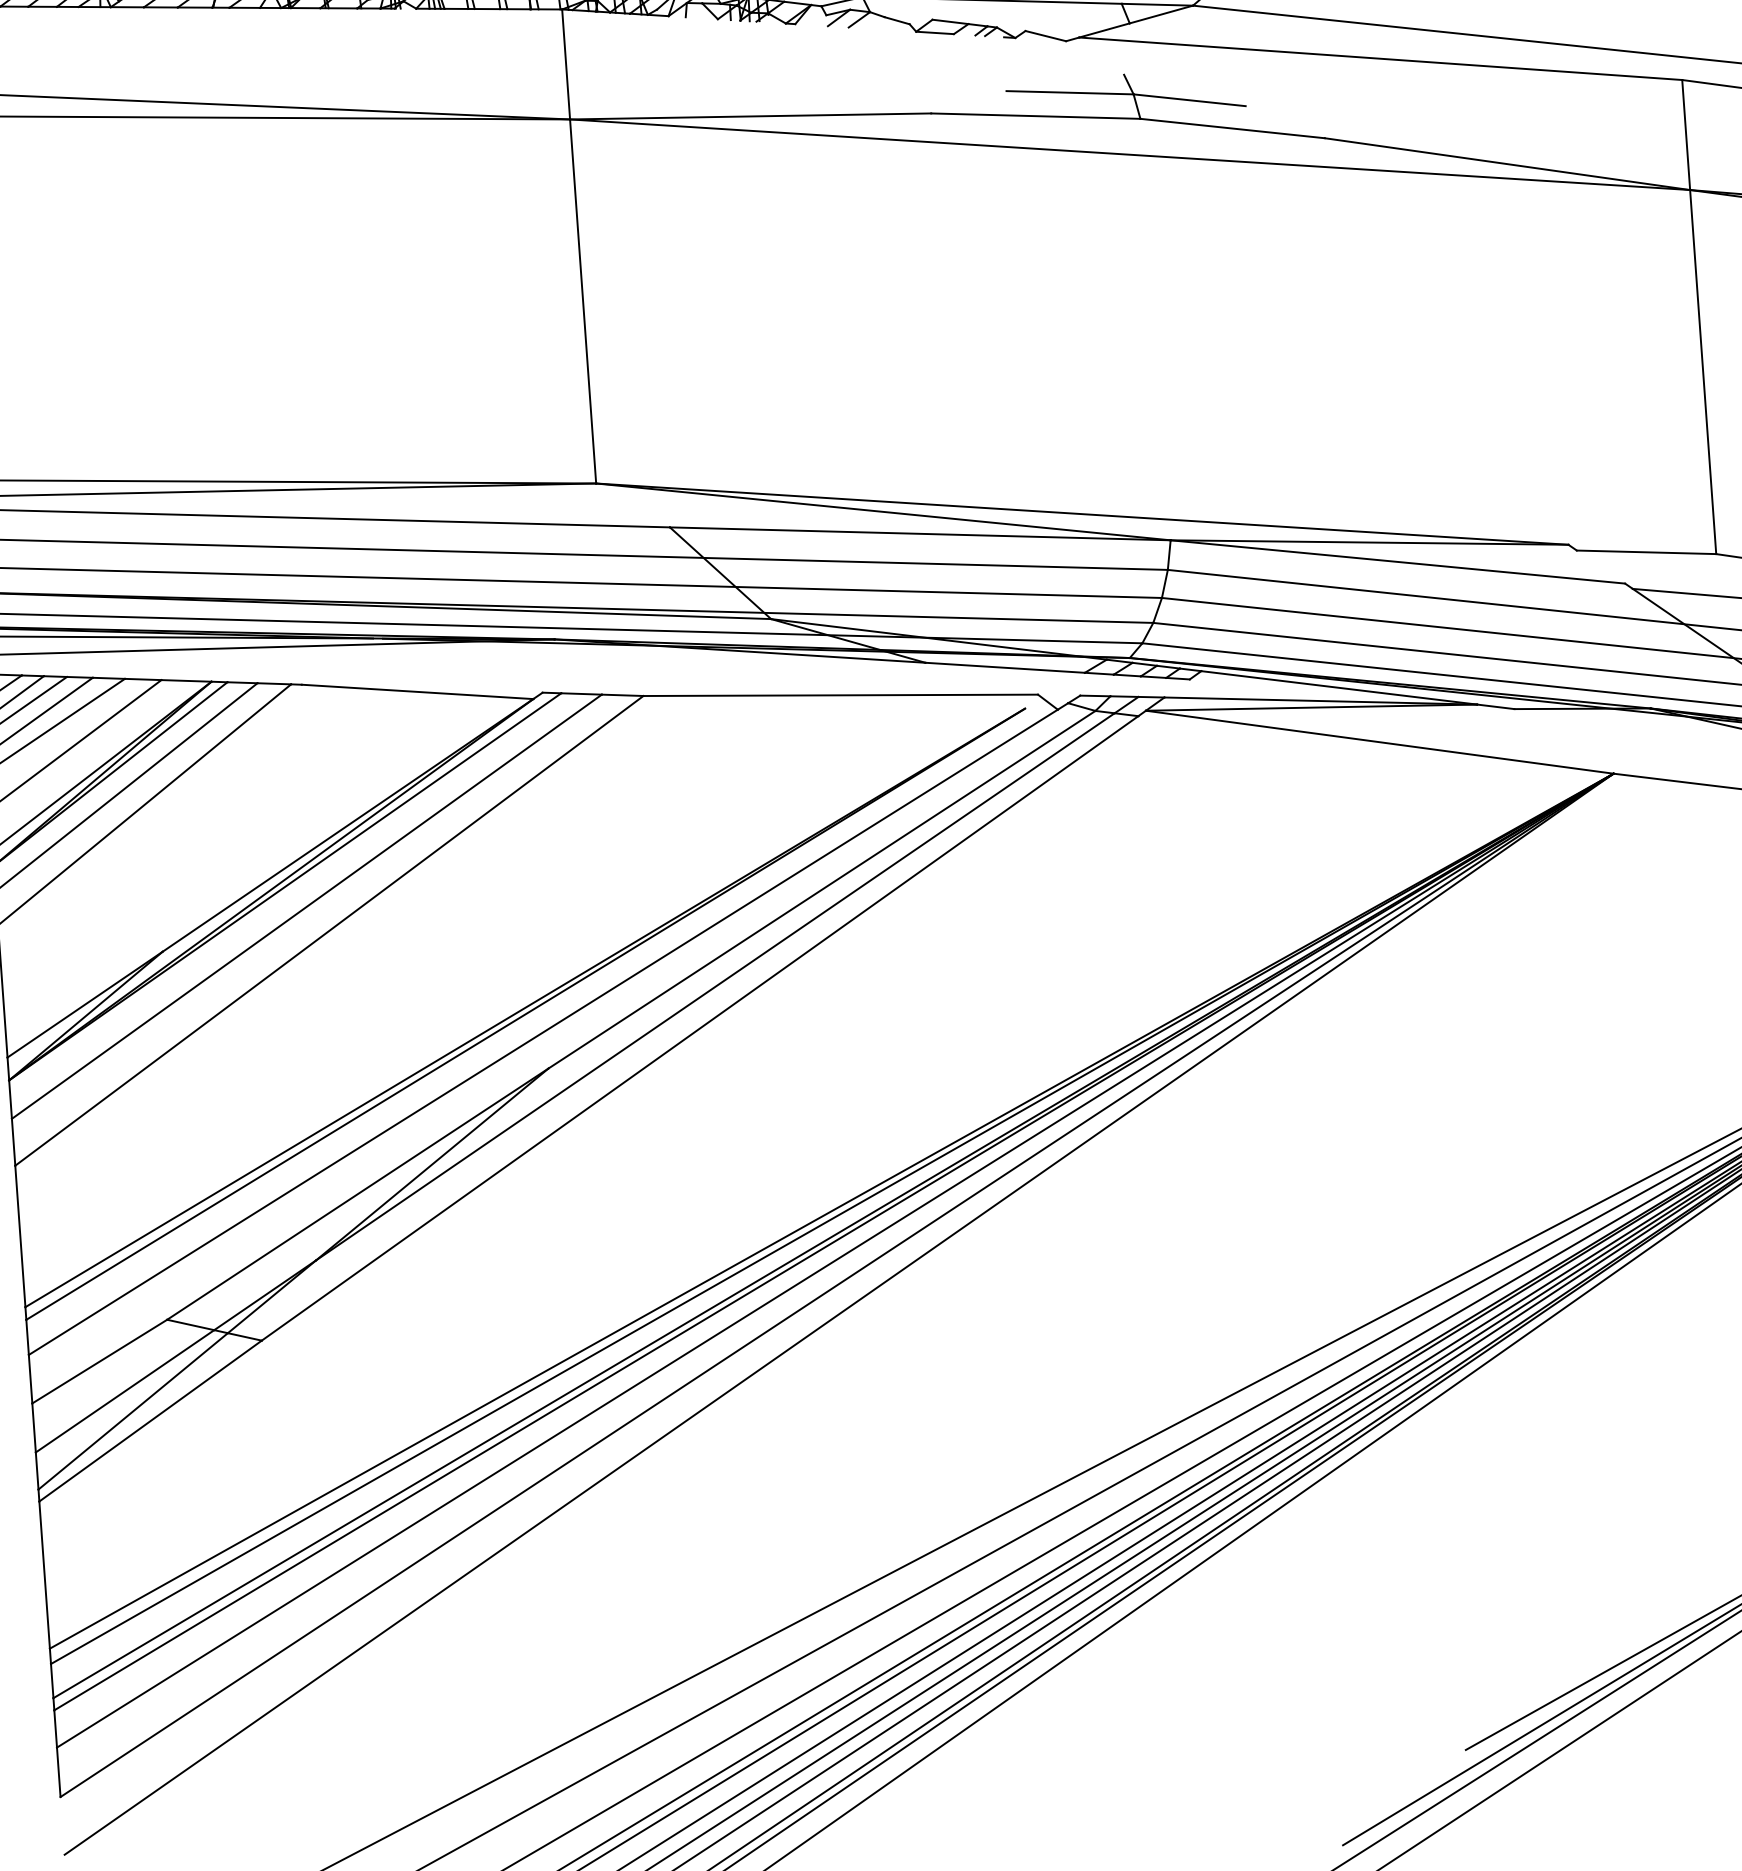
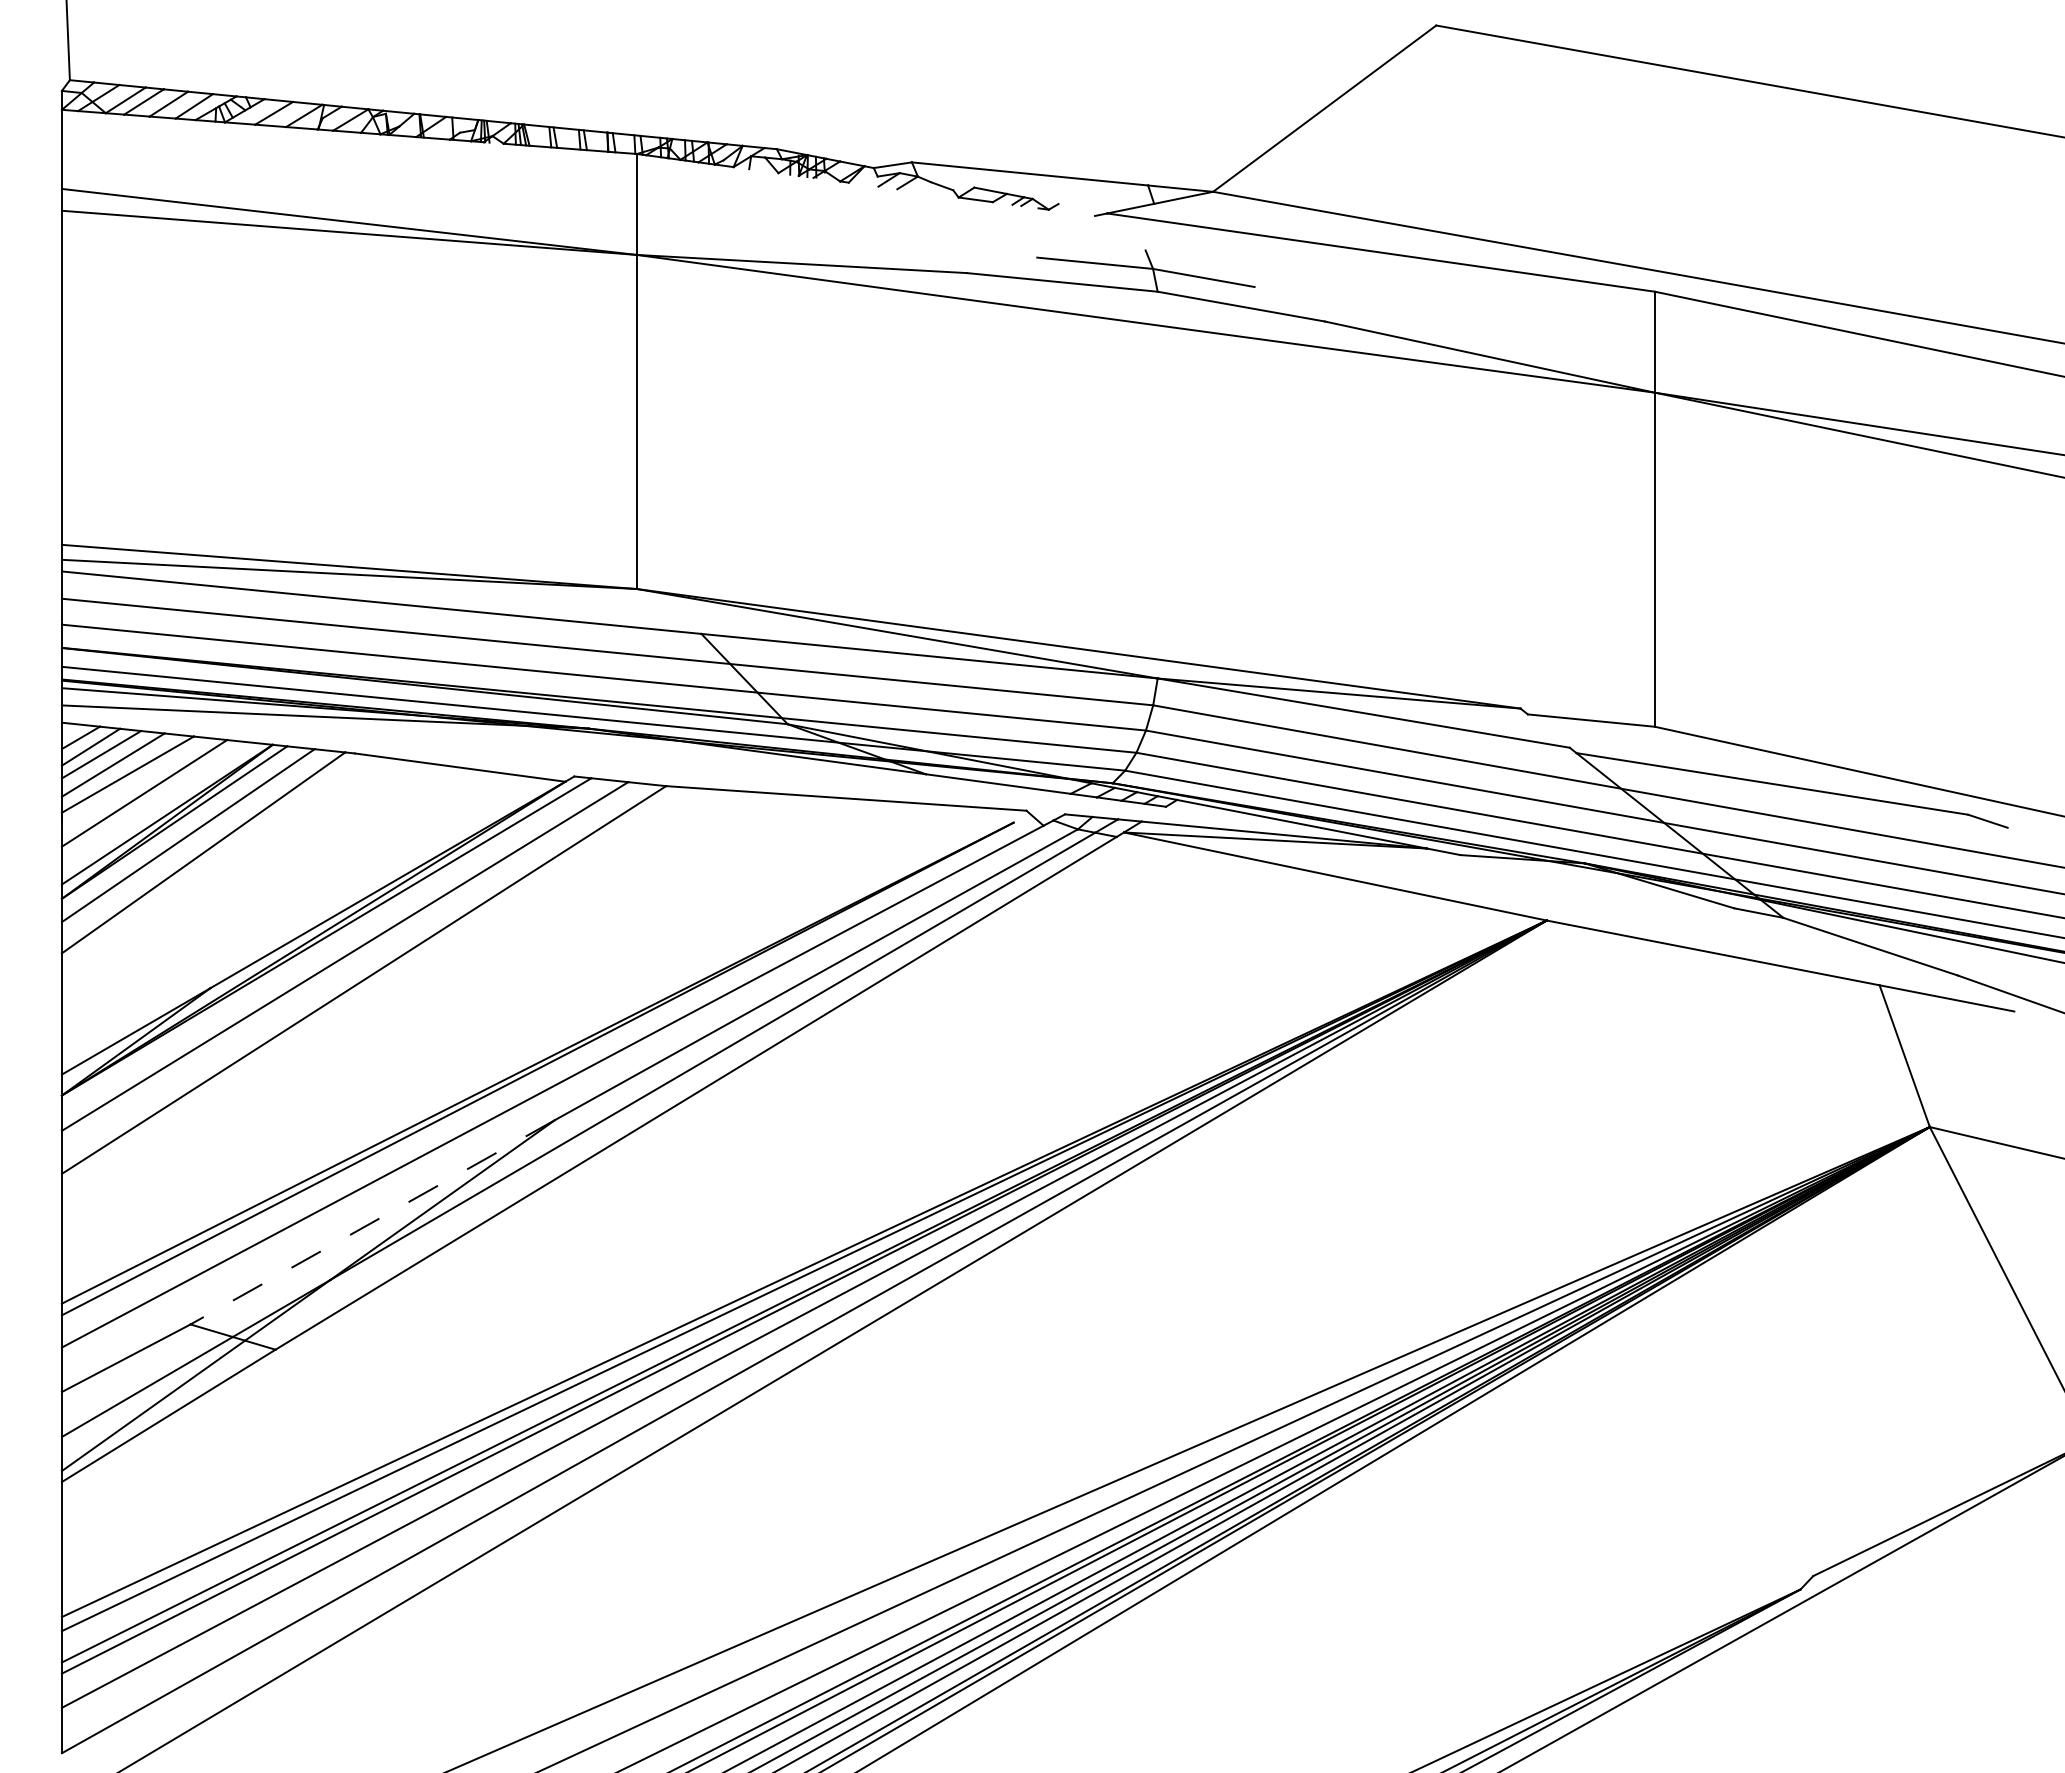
line: (1045, 35) -> (1076, 209), removed
line: (357, 1194) -> (372, 1222), solid -> dashed

